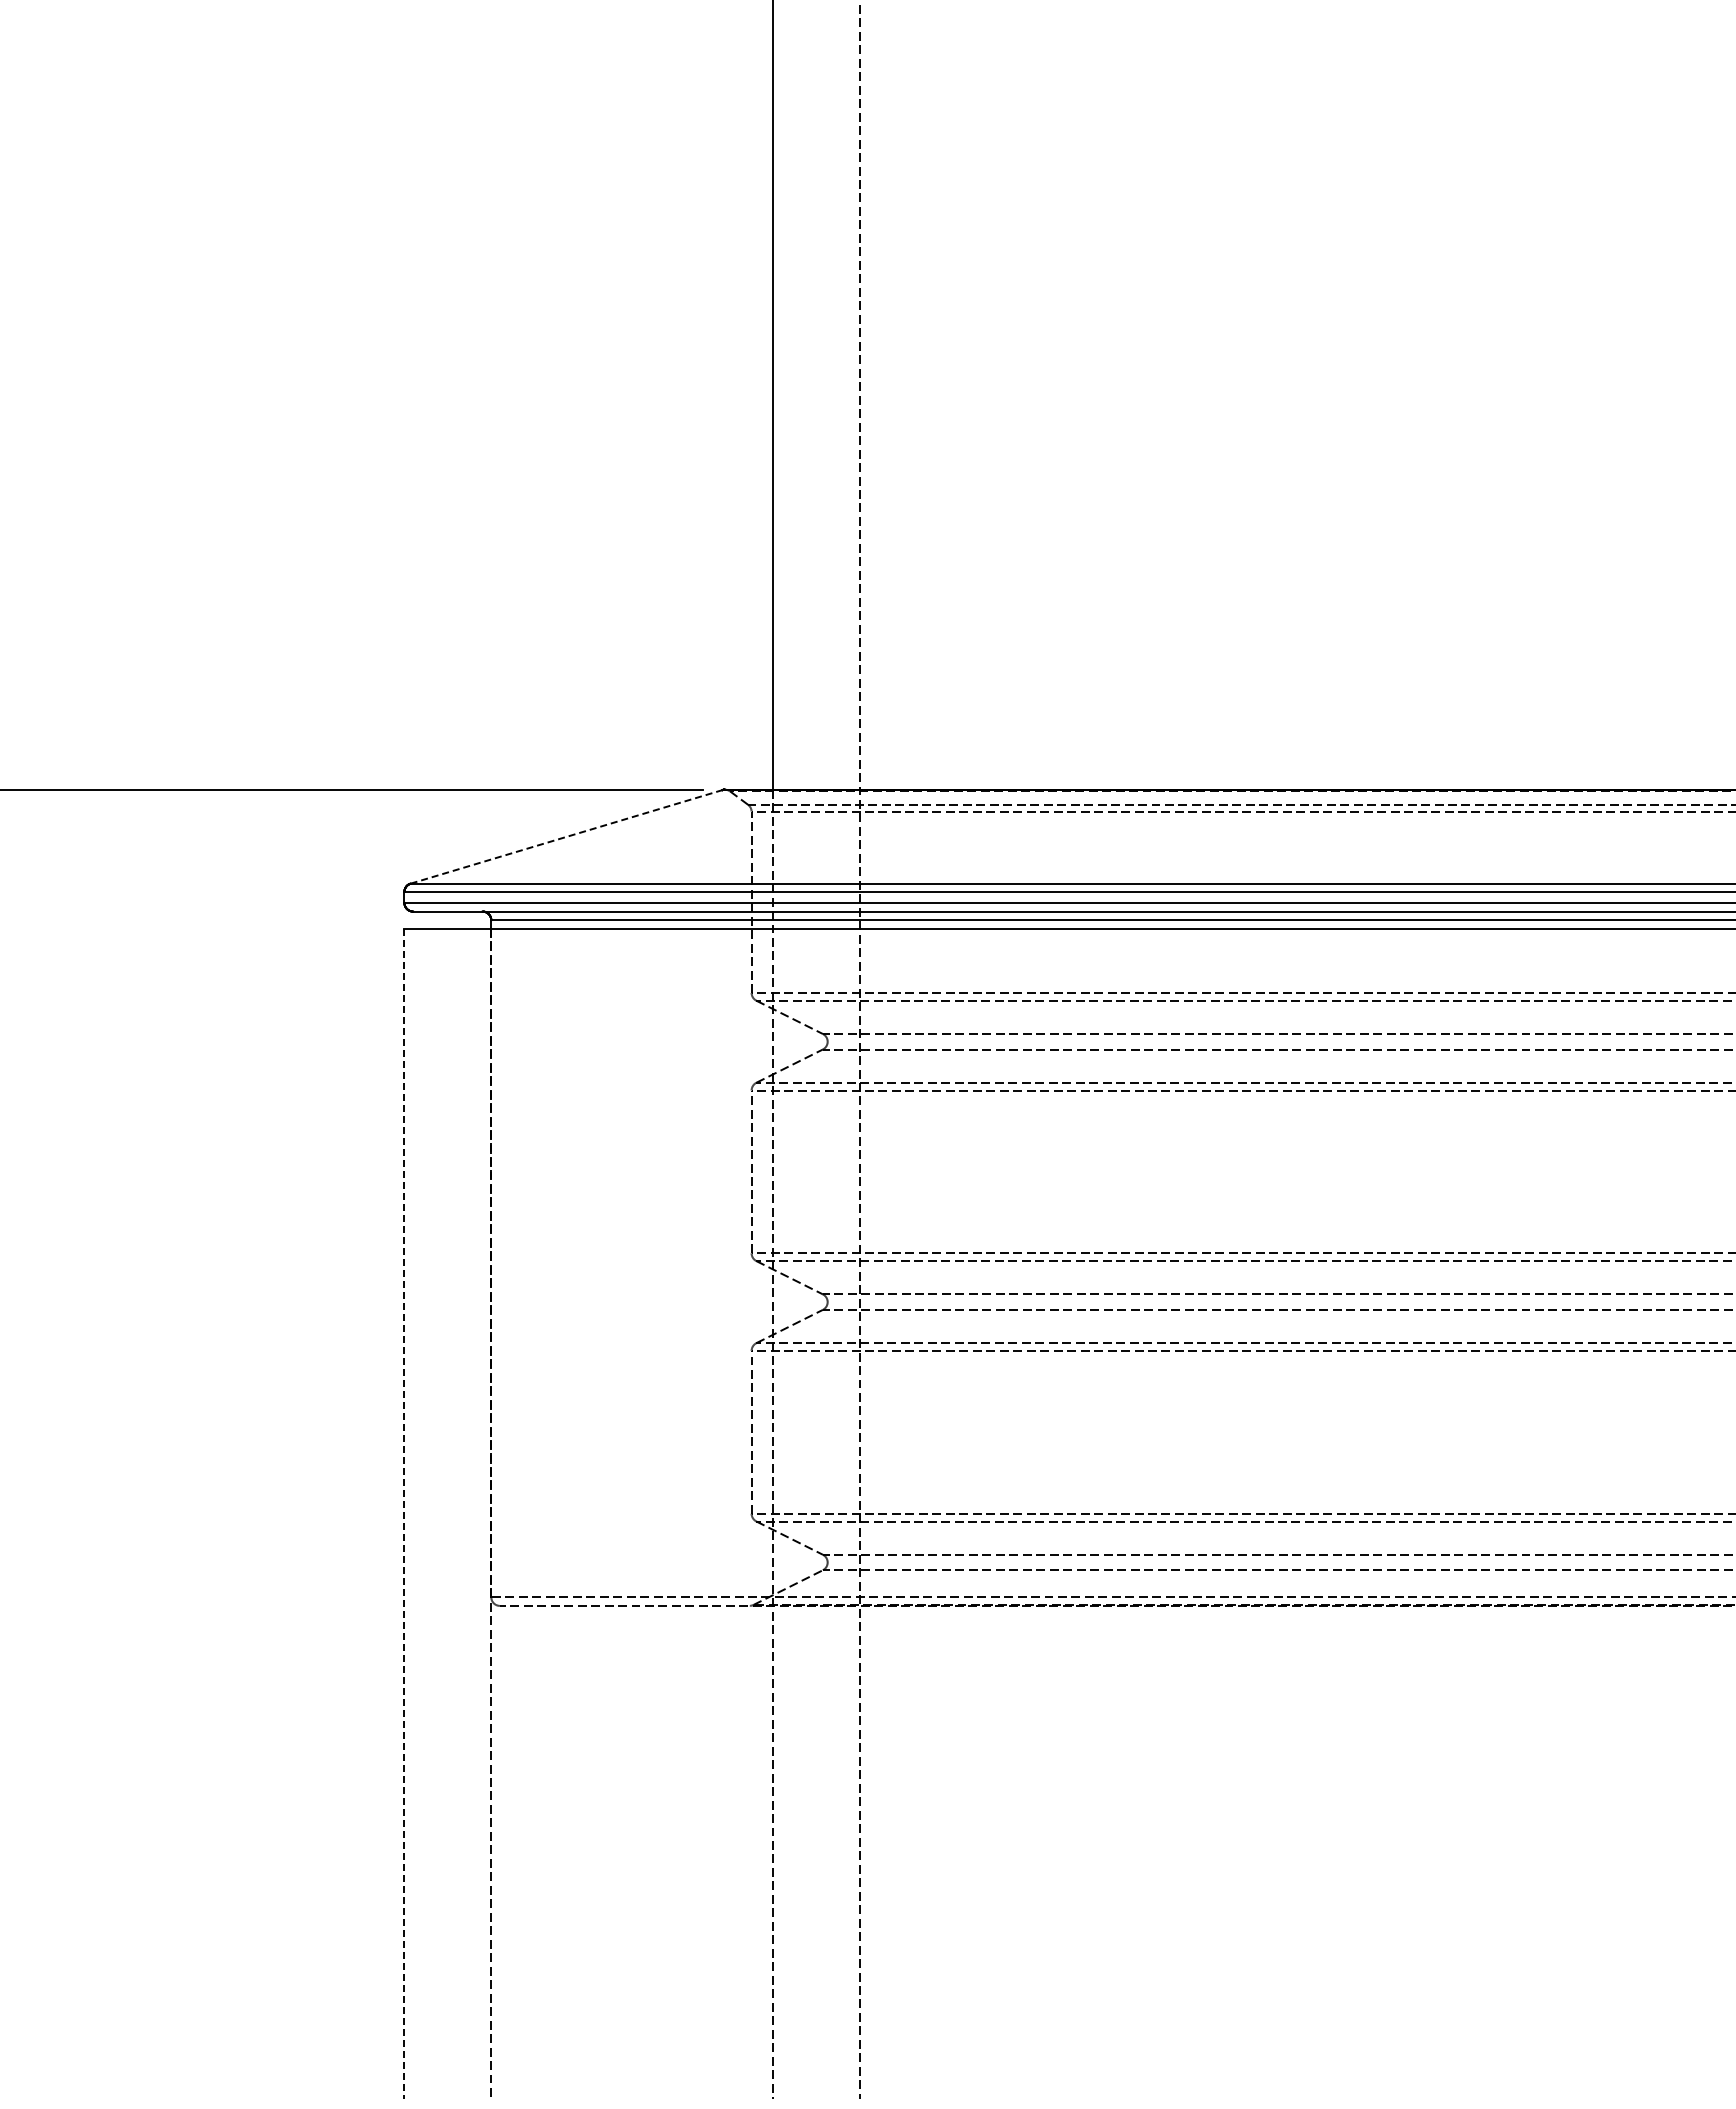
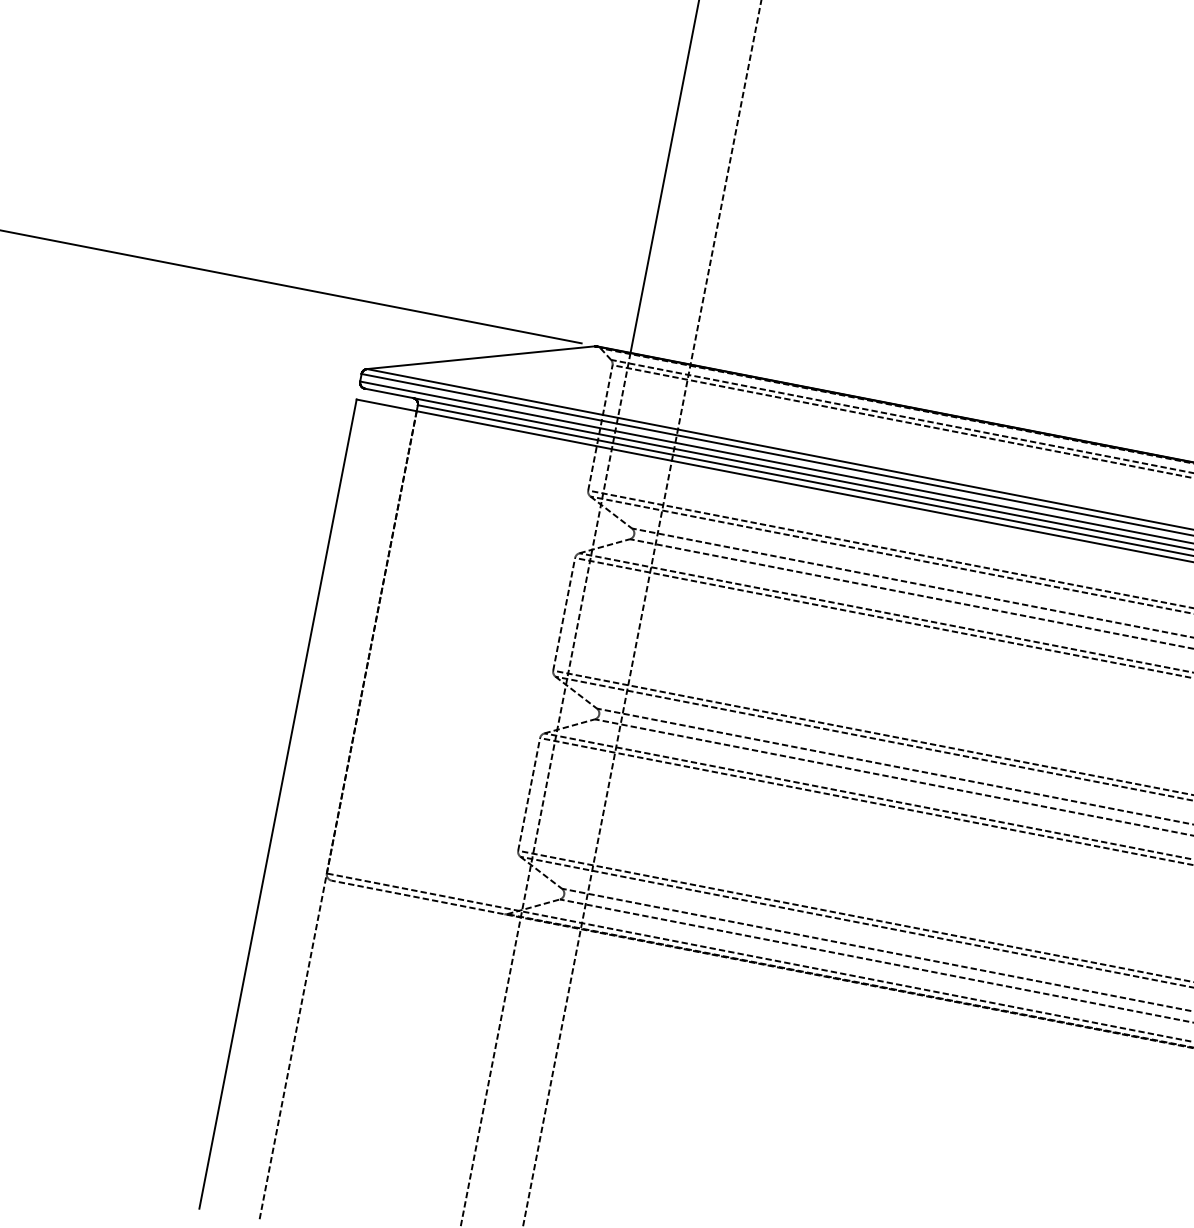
line: (566, 836) -> (481, 357), dashed -> solid
line: (404, 1513) -> (278, 803), dashed -> solid

